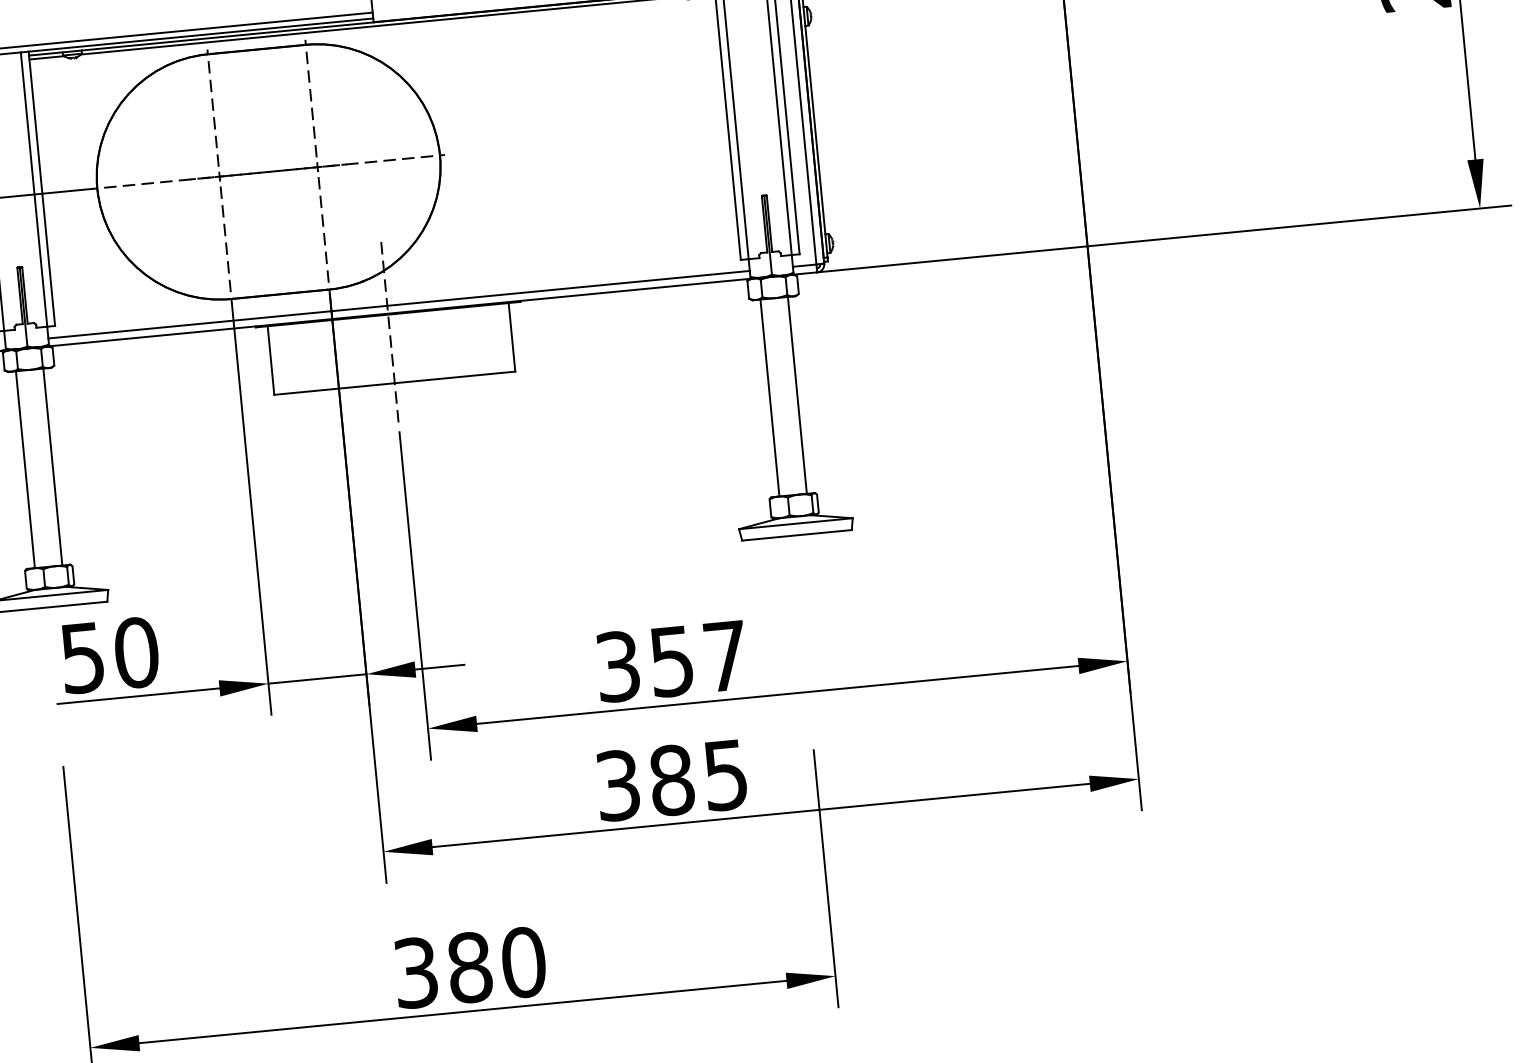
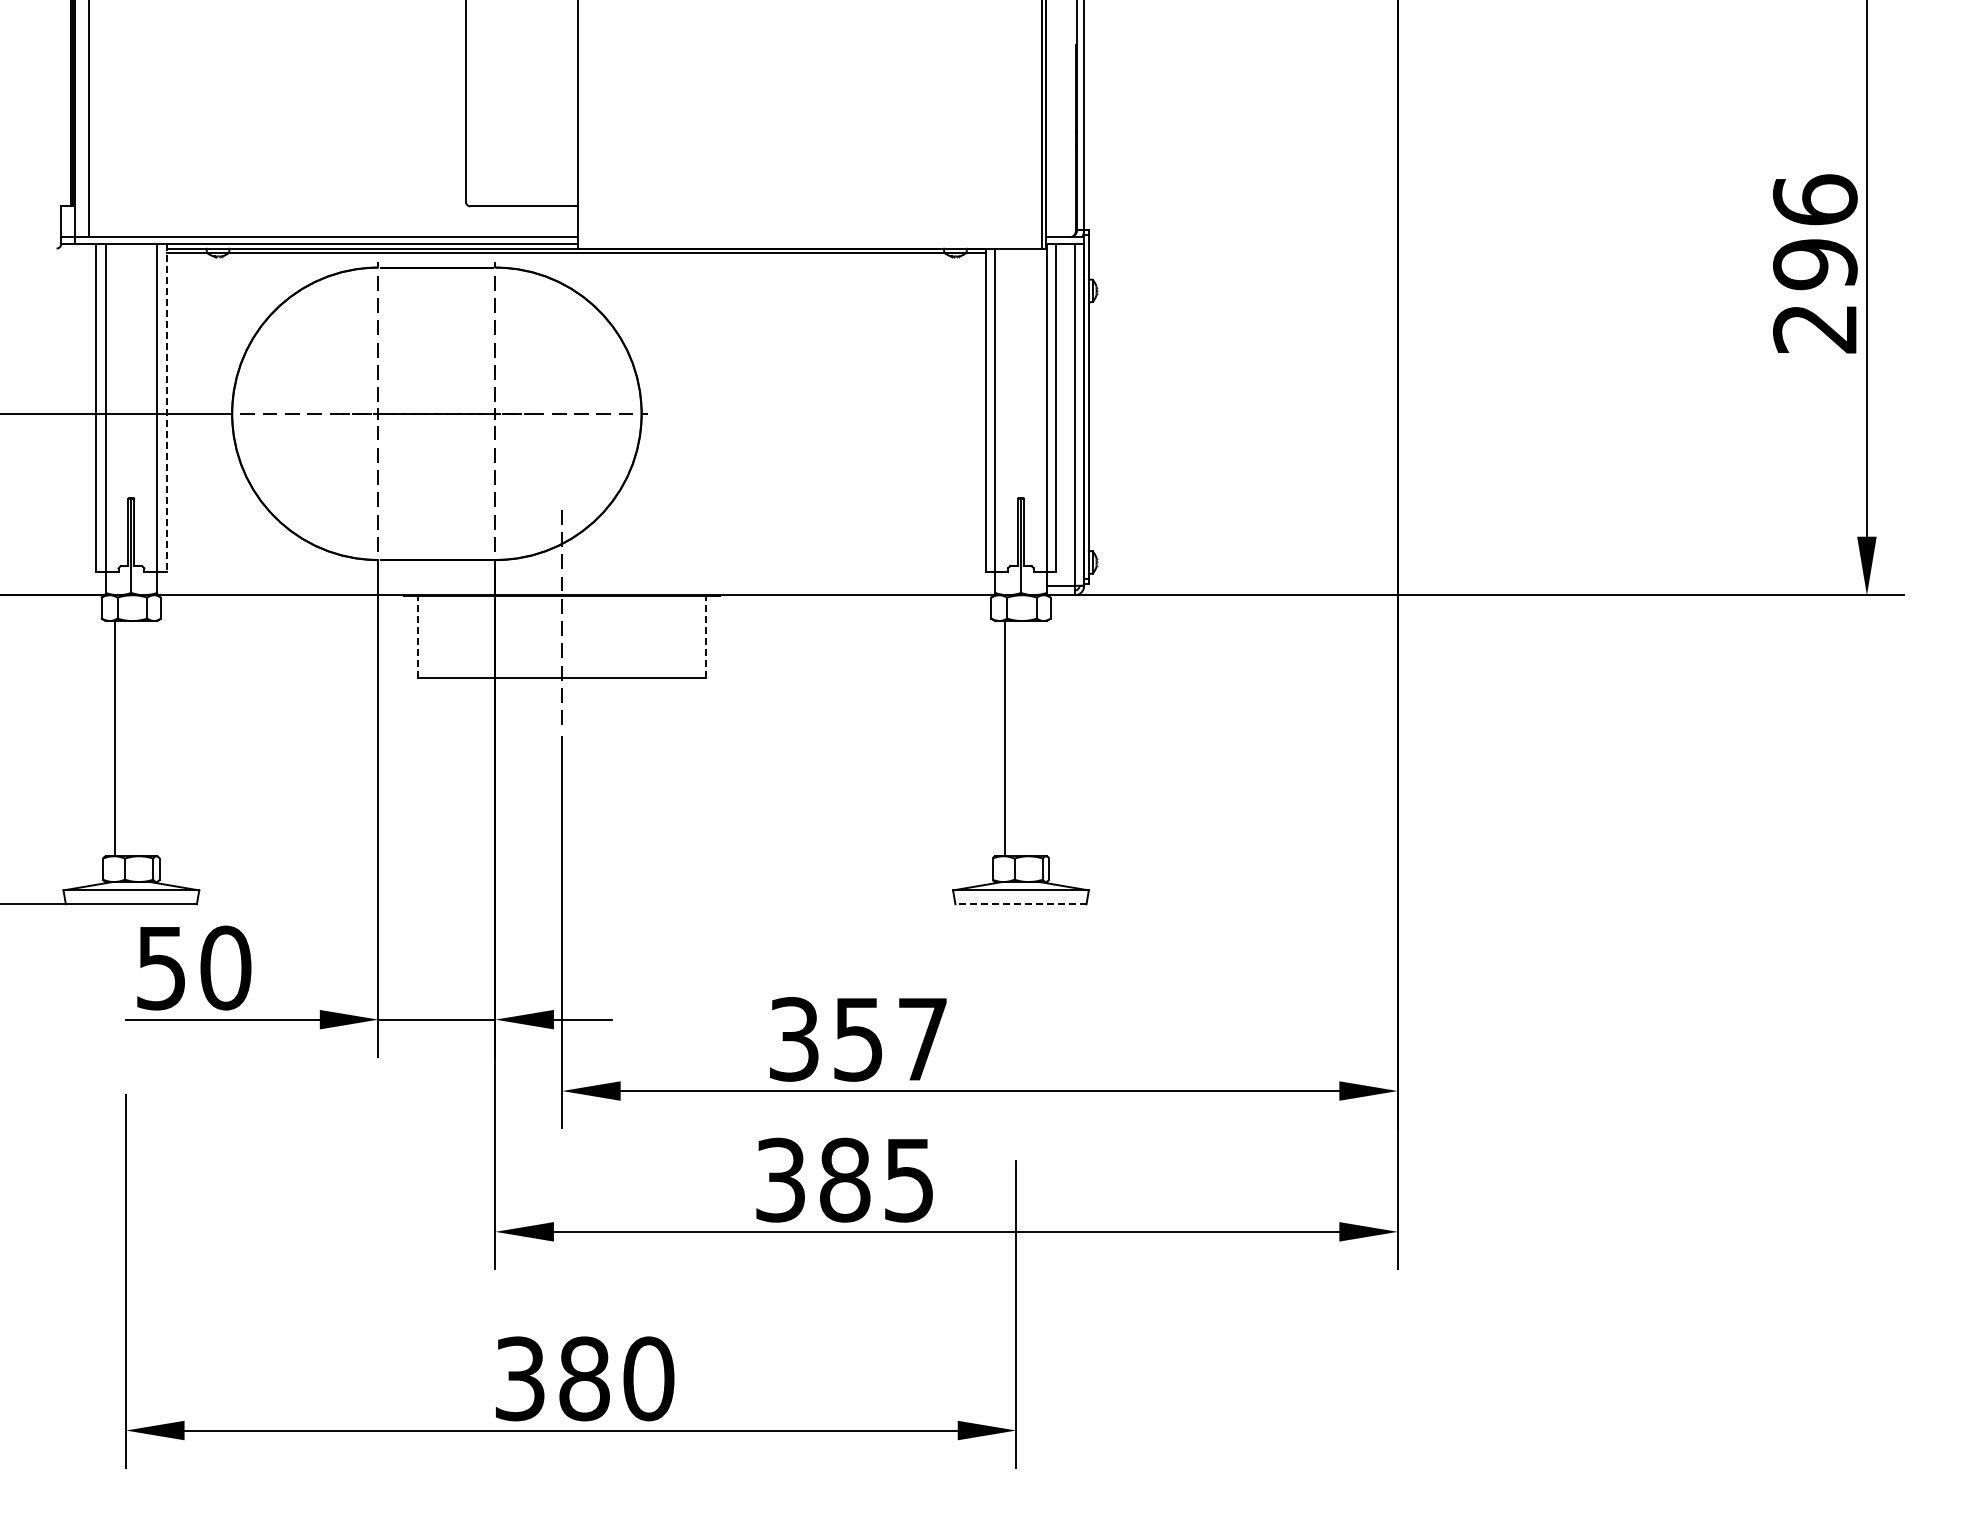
line: (41, 188) -> (166, 407), solid -> dashed
line: (399, 304) -> (576, 585), removed
line: (512, 337) -> (706, 637), solid -> dashed
line: (271, 360) -> (418, 637), solid -> dashed
line: (797, 395) -> (1037, 738), removed
line: (52, 466) -> (147, 738), removed
line: (796, 535) -> (1020, 904), solid -> dashed

